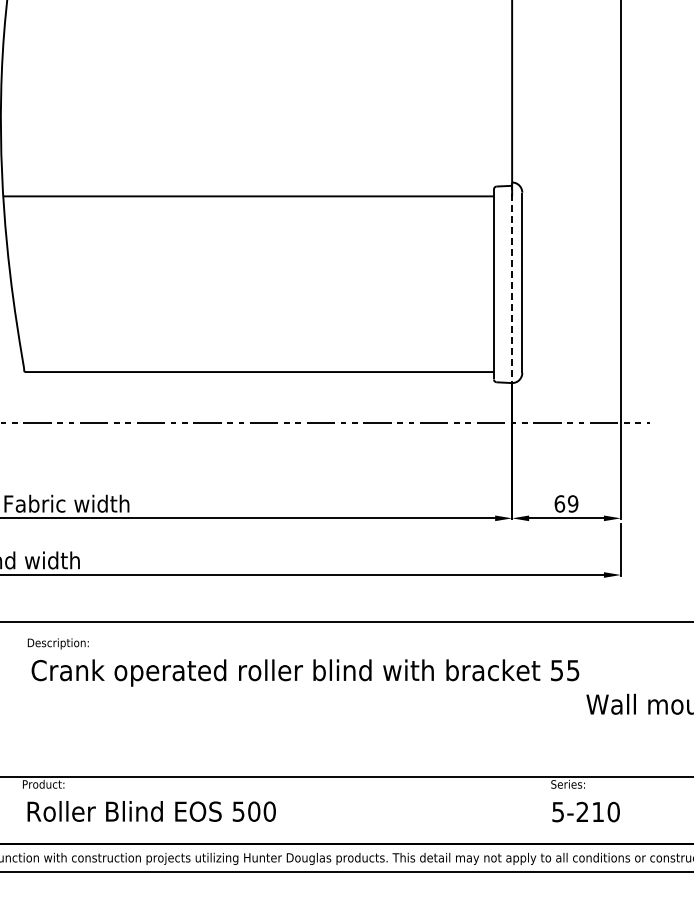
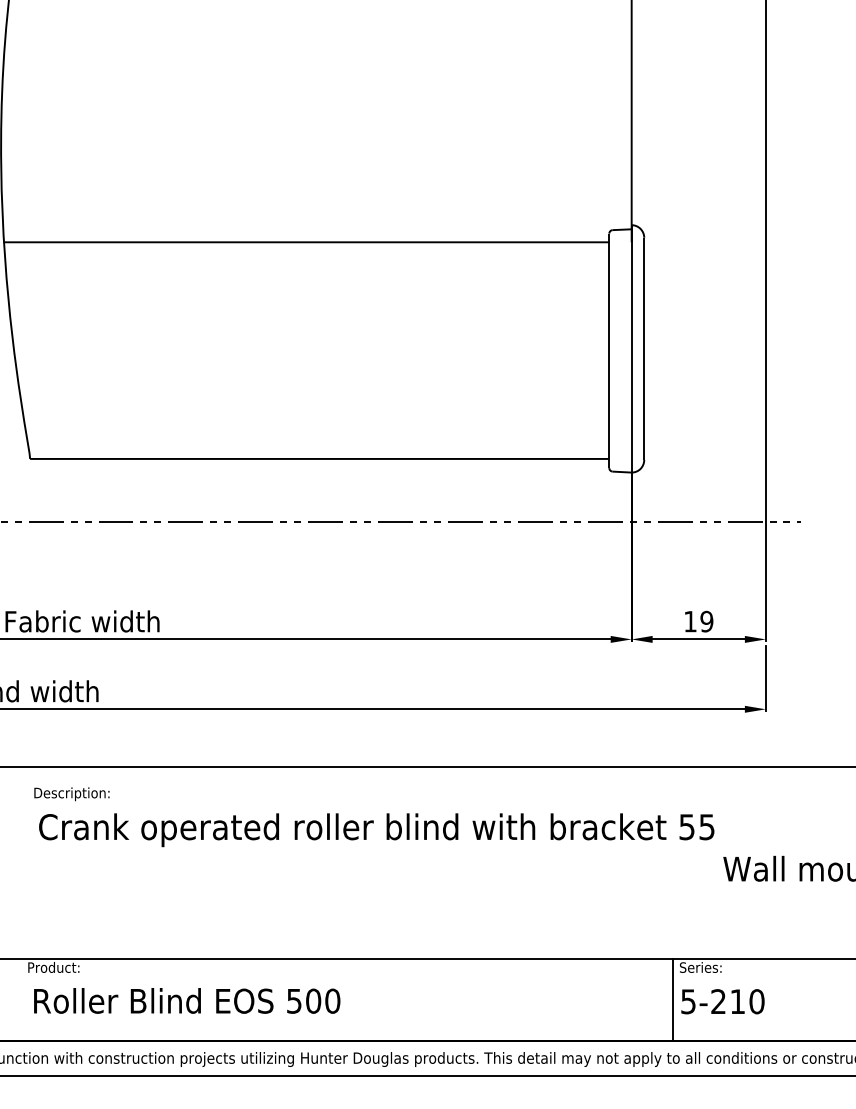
line: (512, 283) -> (632, 349), dashed -> solid
text: (559, 503) -> (690, 621), 69 -> 19
line: (545, 810) -> (672, 999), added

